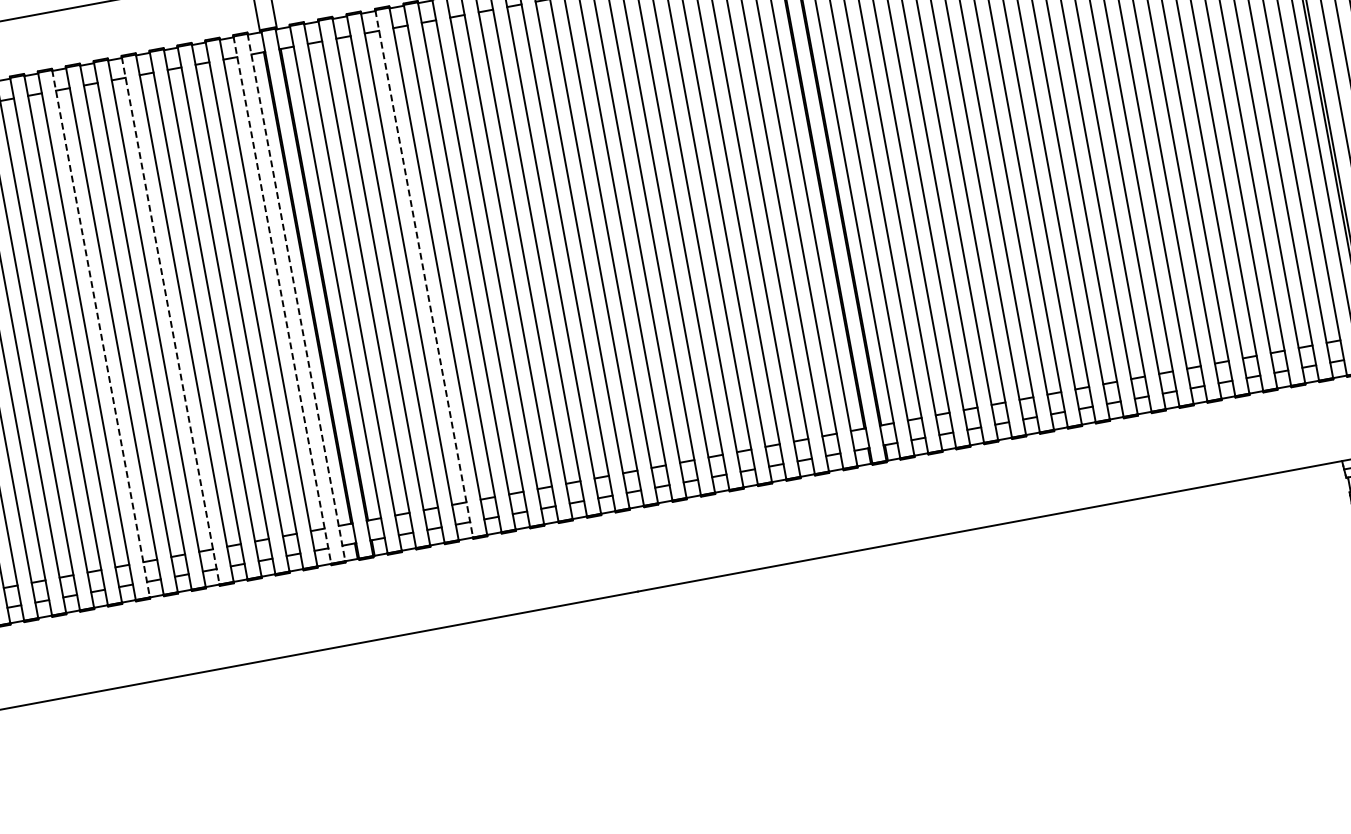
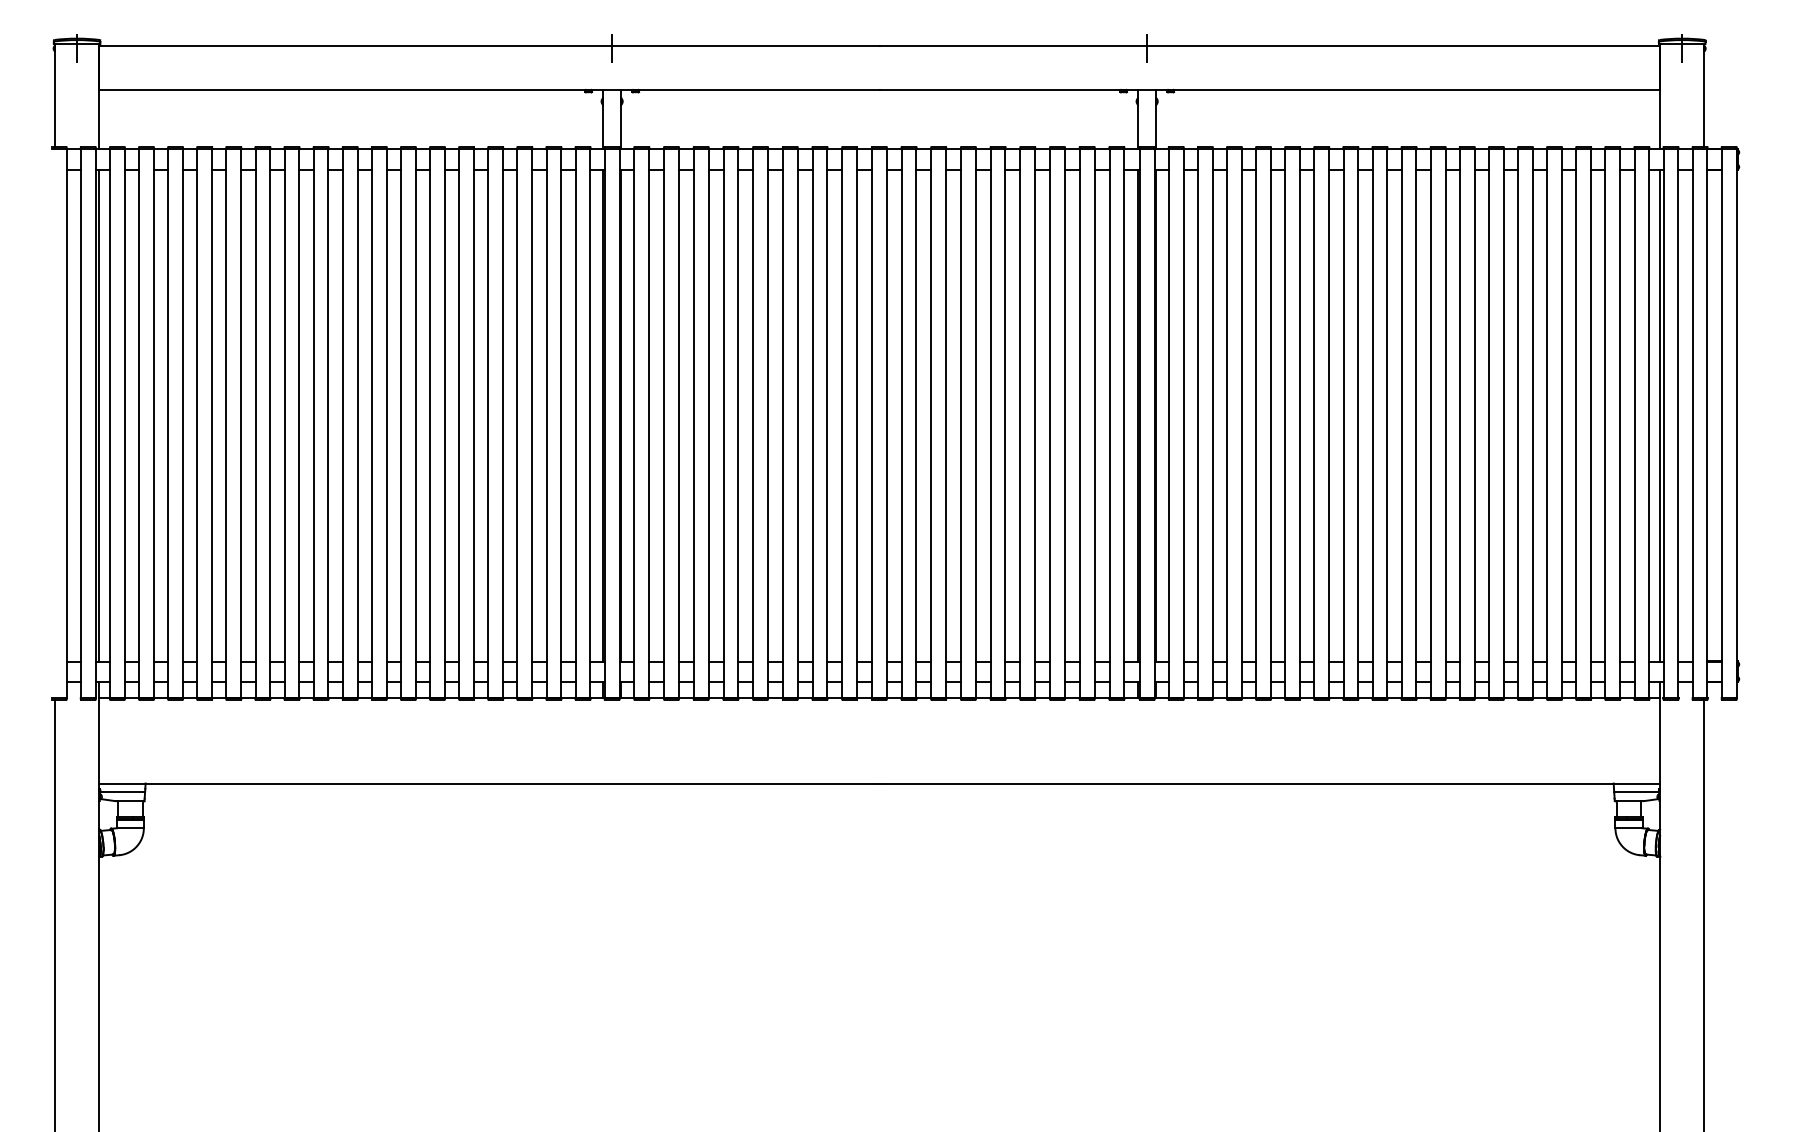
line: (424, 273) -> (723, 423), dashed -> solid
line: (296, 297) -> (590, 423), dashed -> solid
line: (282, 300) -> (575, 423), dashed -> solid
line: (170, 320) -> (459, 423), dashed -> solid
line: (100, 333) -> (386, 423), dashed -> solid

